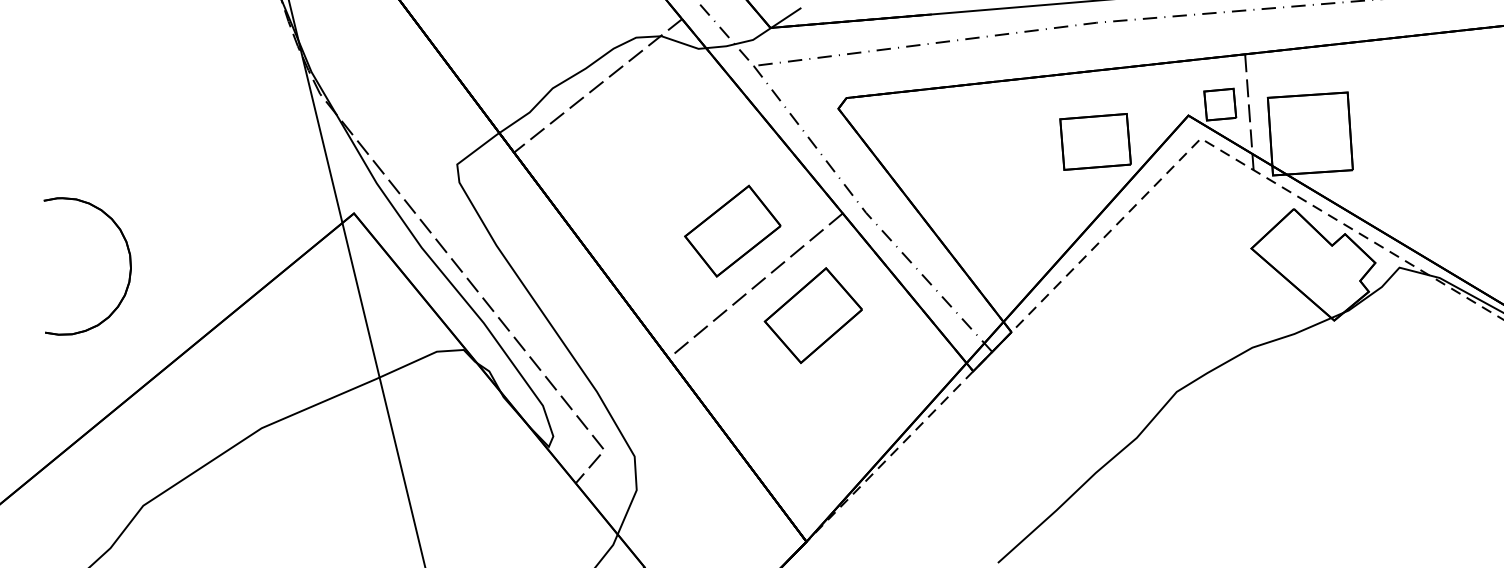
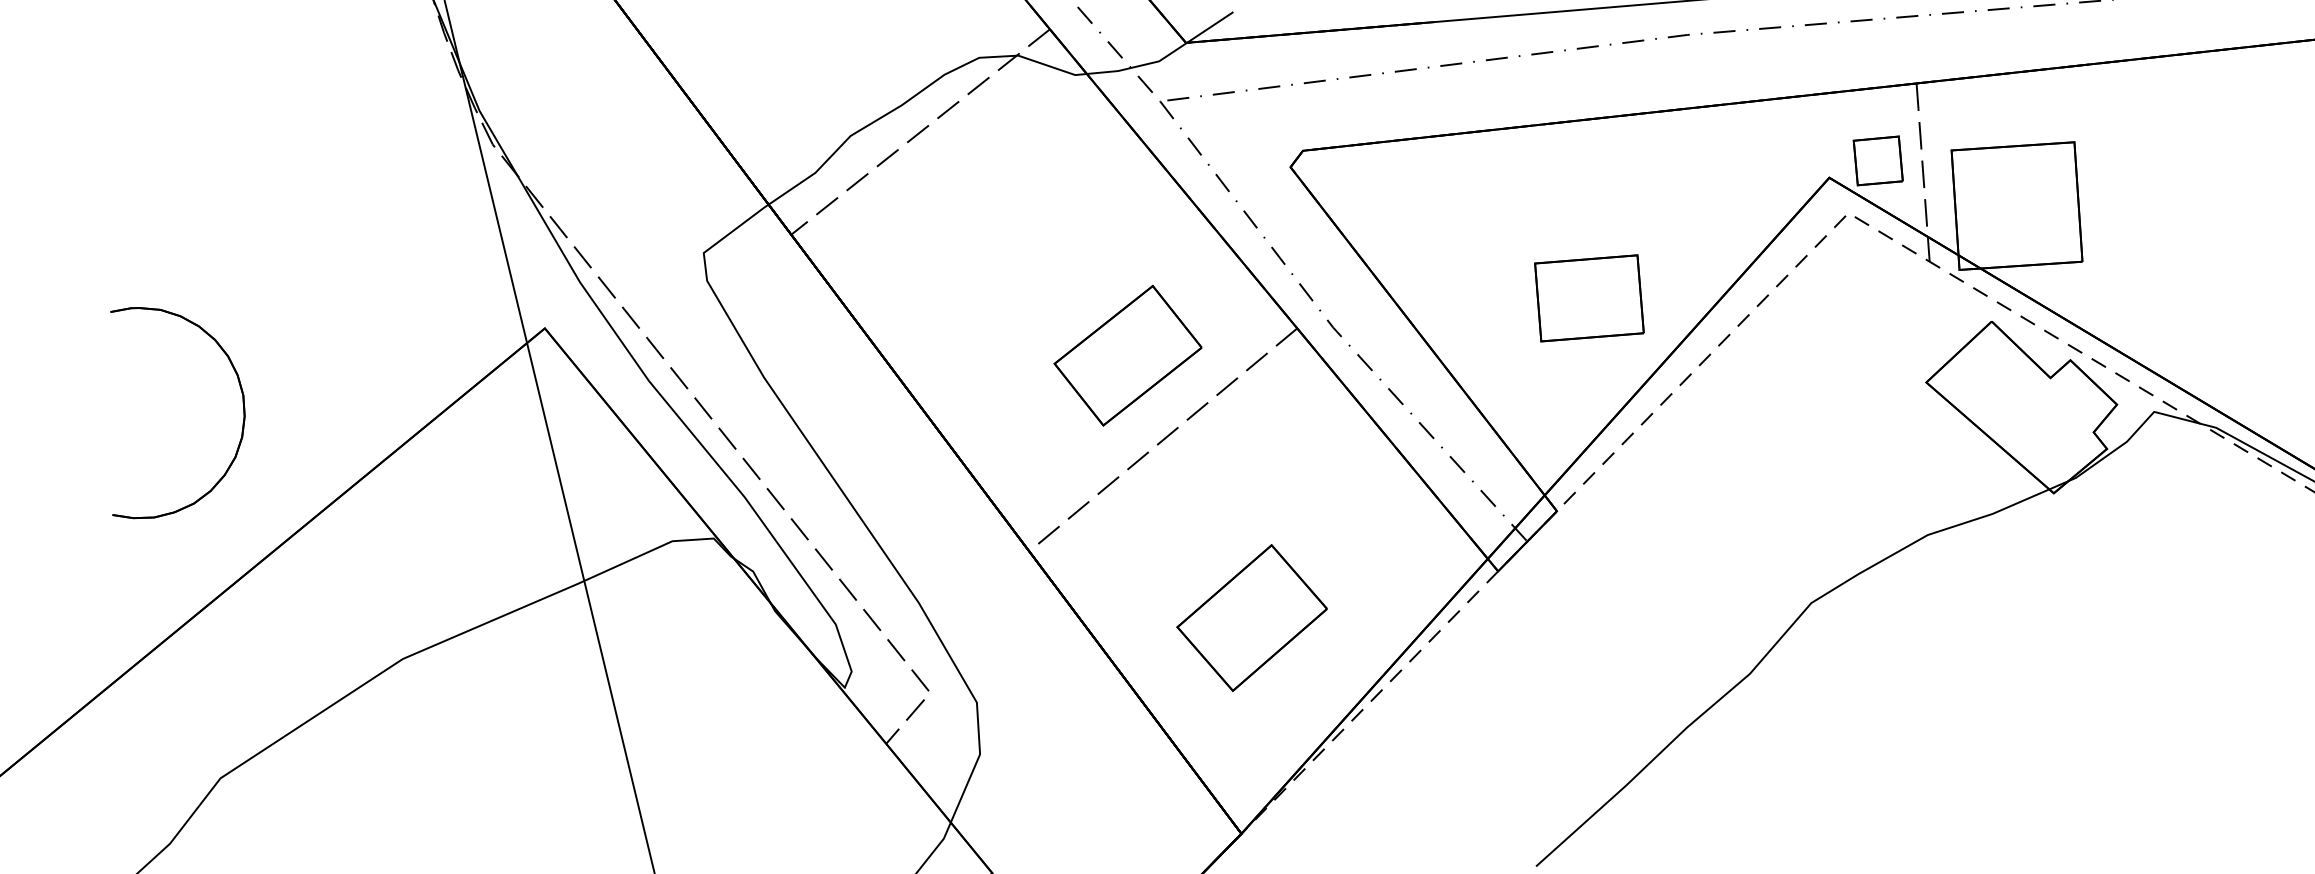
part: (1095, 141) -> (1589, 297), moved
part: (129, 266) -> (242, 413), moved
part: (812, 315) -> (1250, 617), moved

